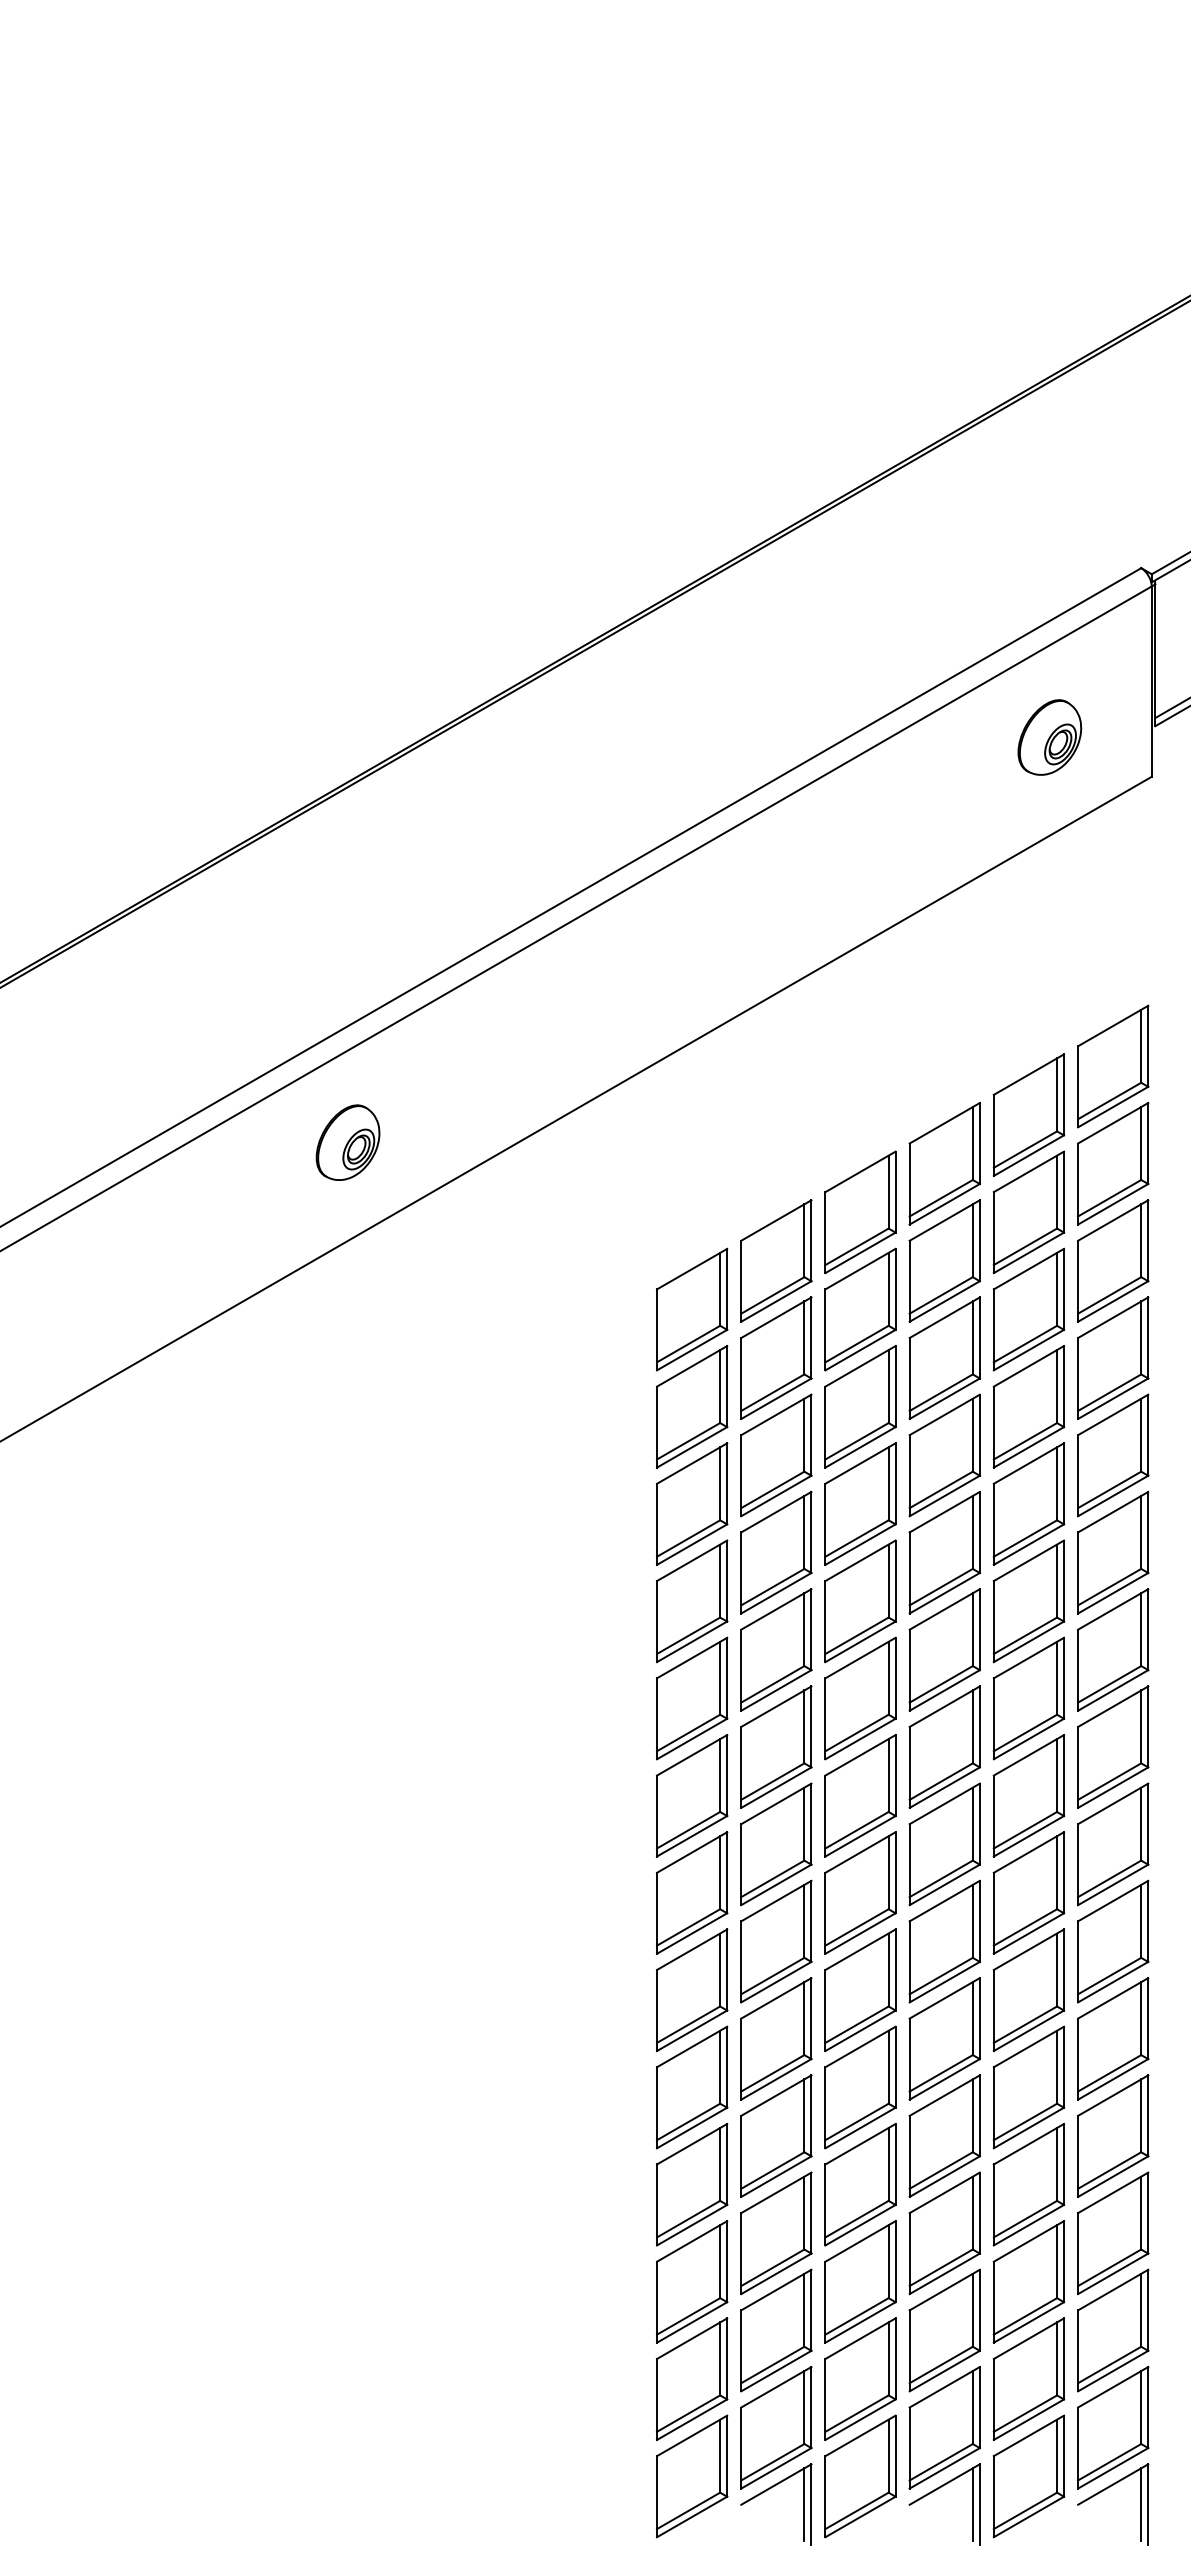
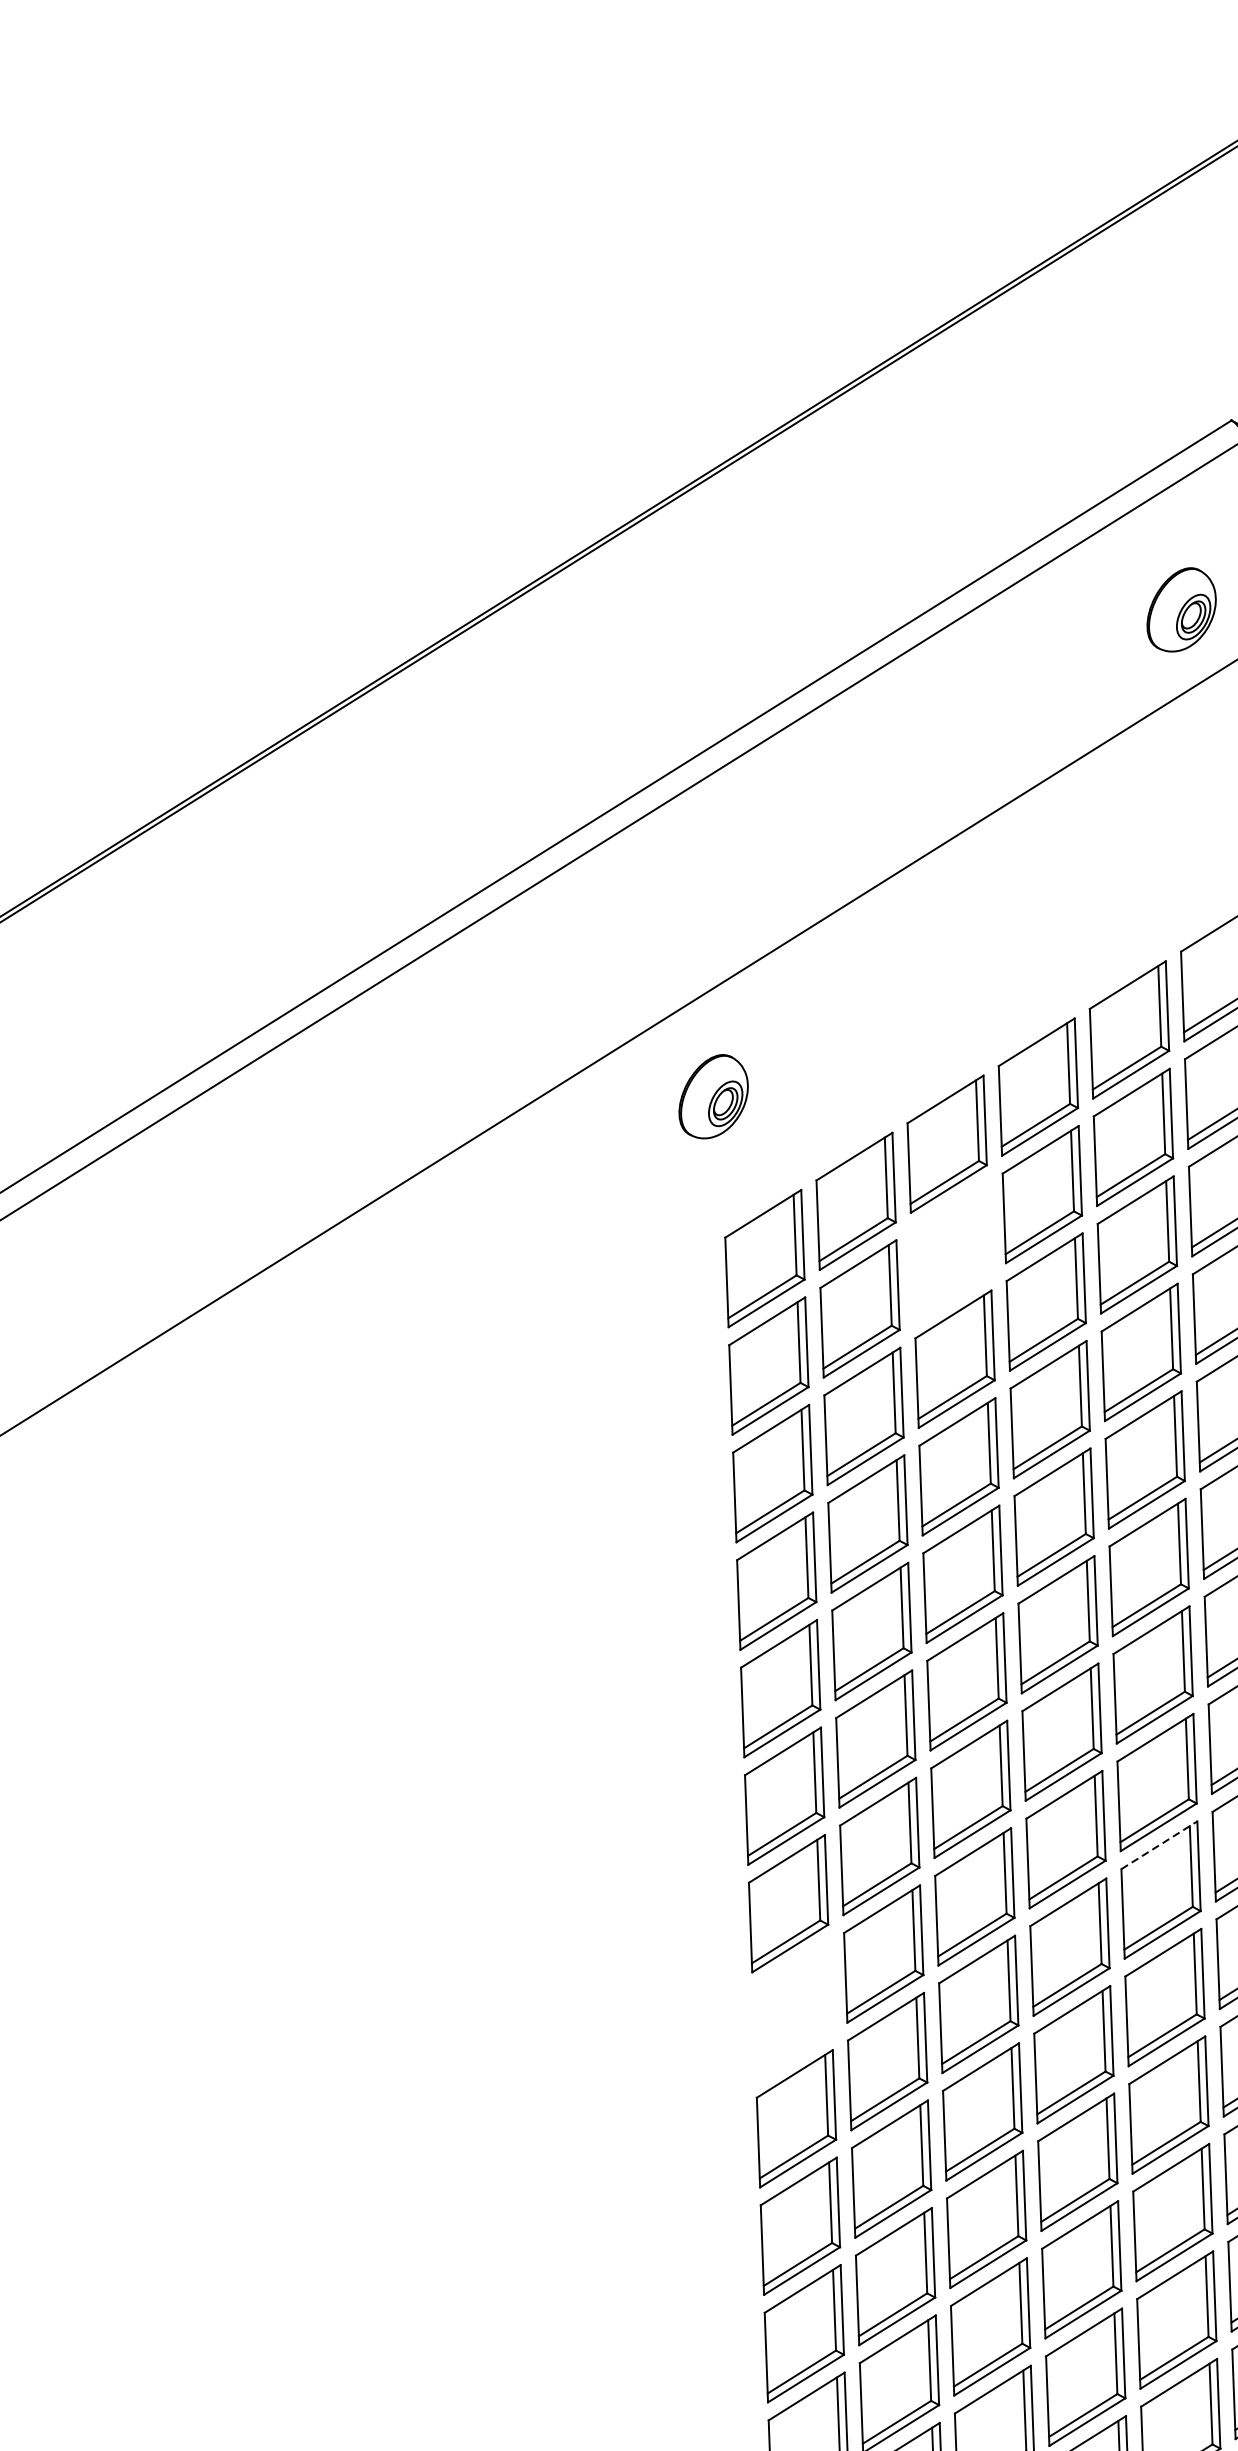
part: (1049, 737) -> (1181, 609), moved
part: (347, 1142) -> (712, 1096), moved
part: (860, 1309) -> (951, 1251), removed
line: (1028, 1852) -> (1158, 1845), solid -> dashed
part: (692, 1990) -> (792, 2011), removed

